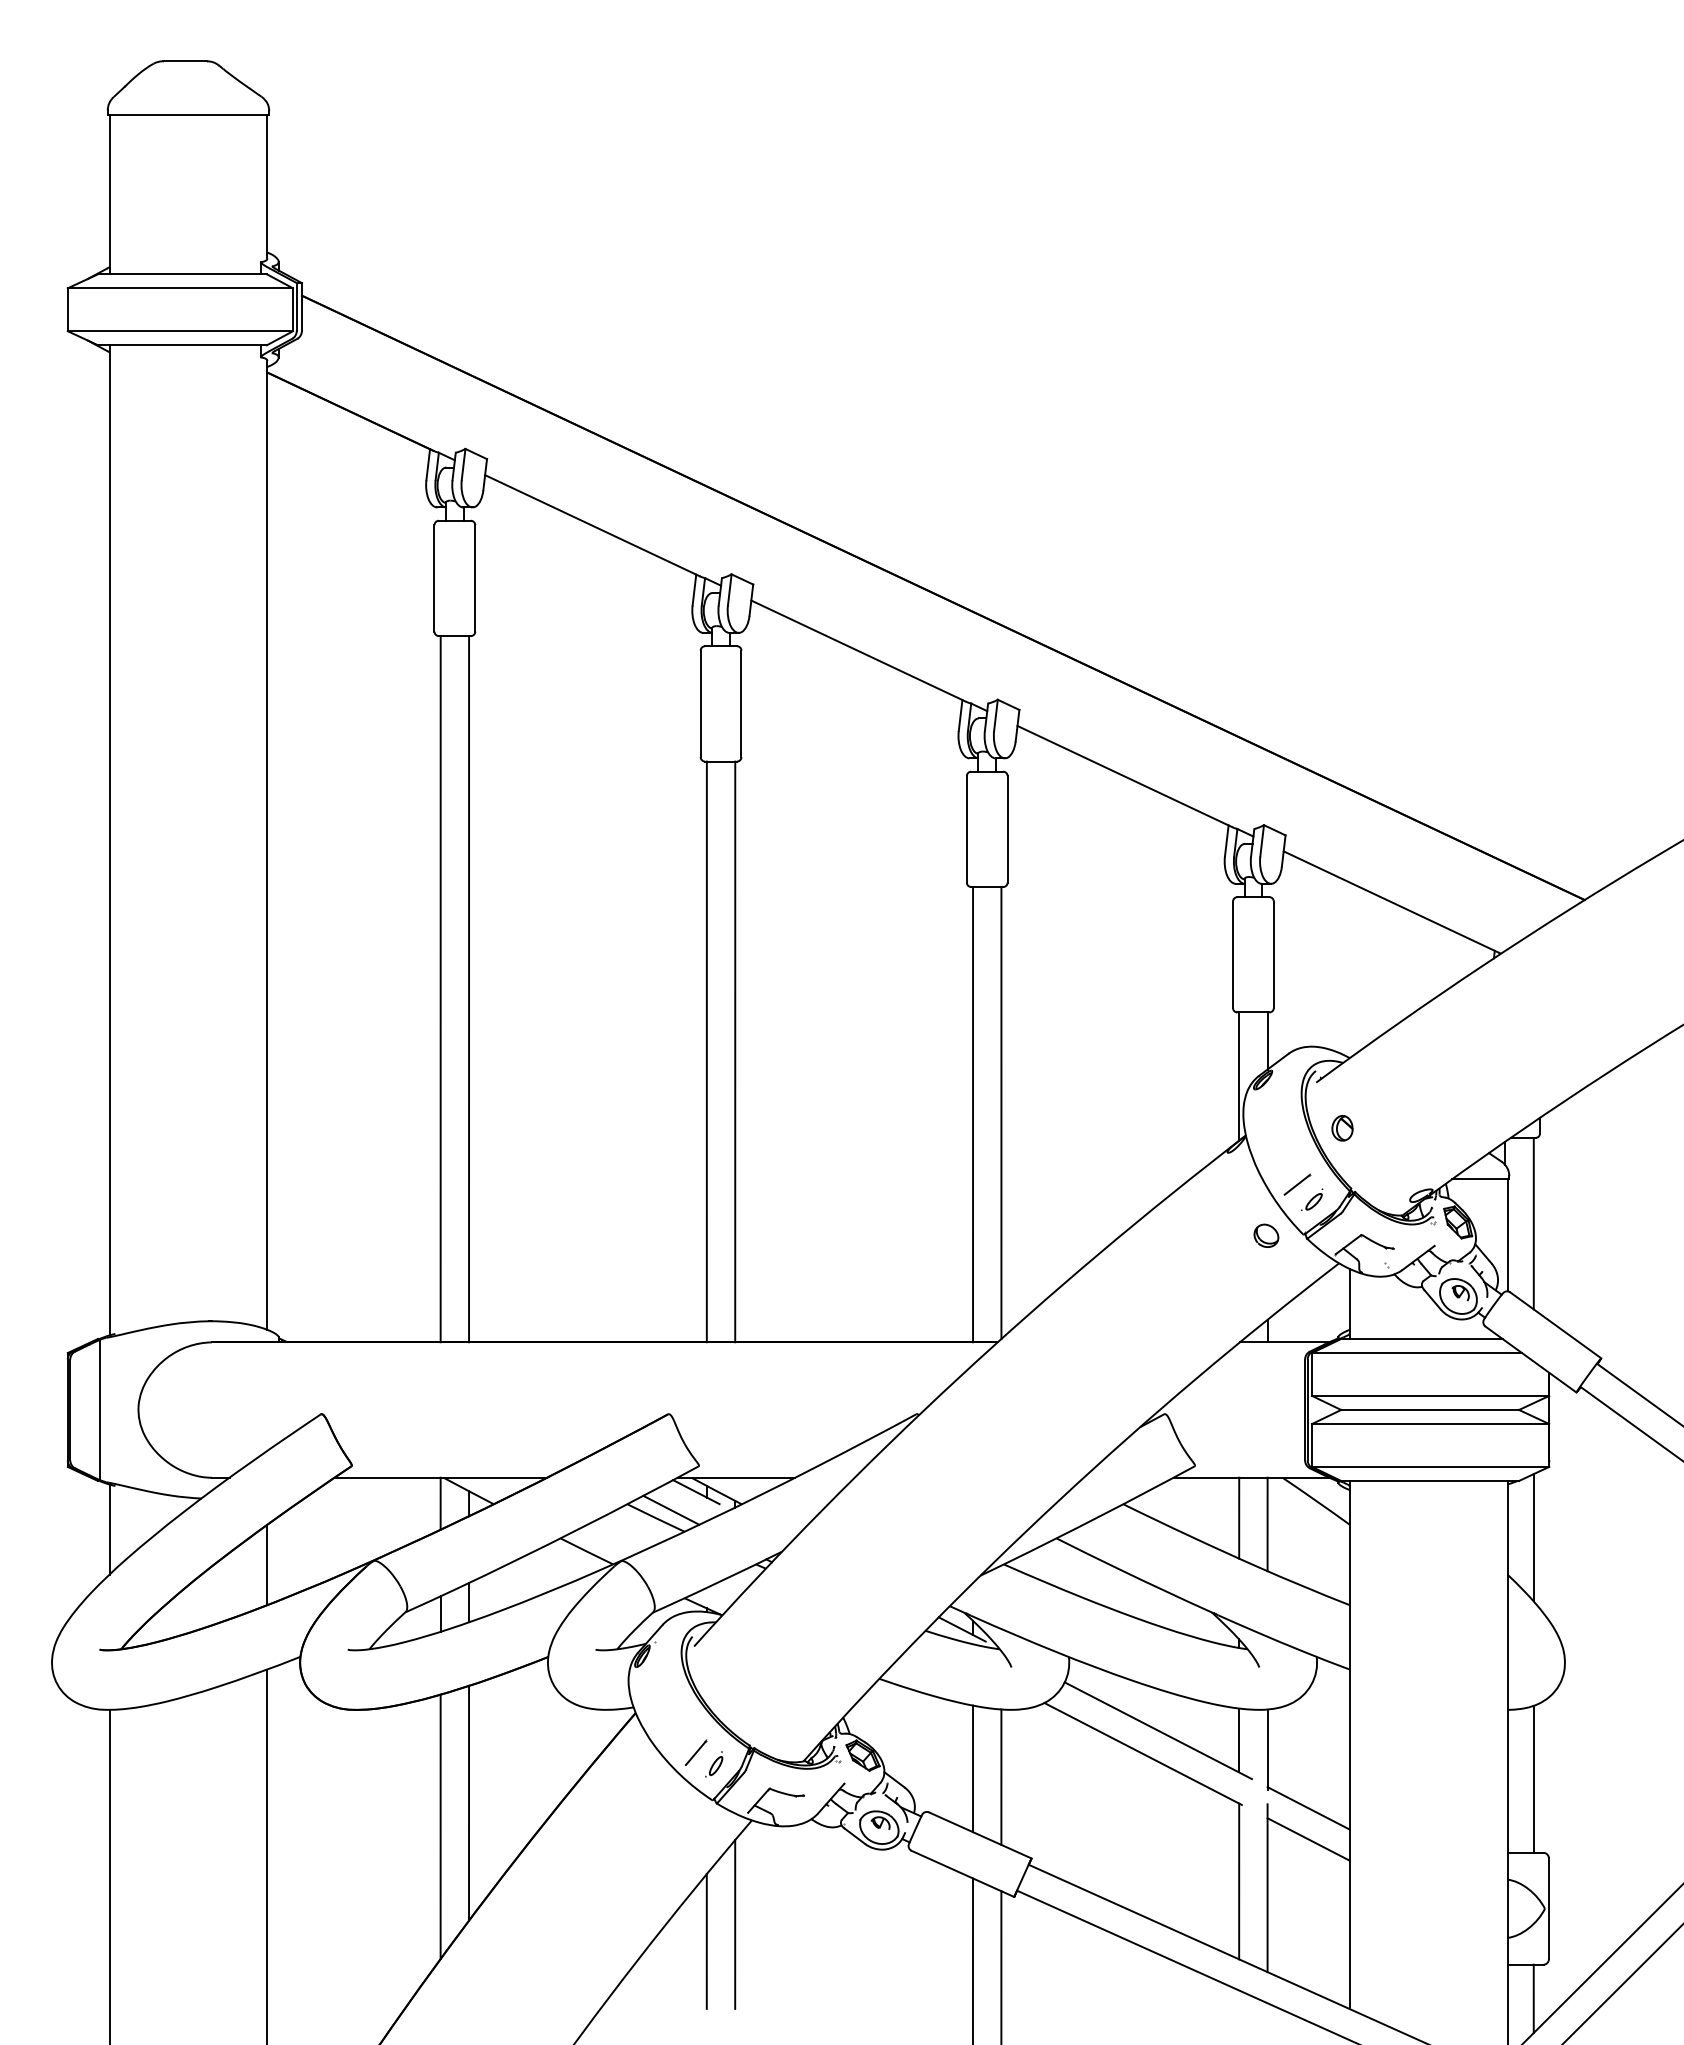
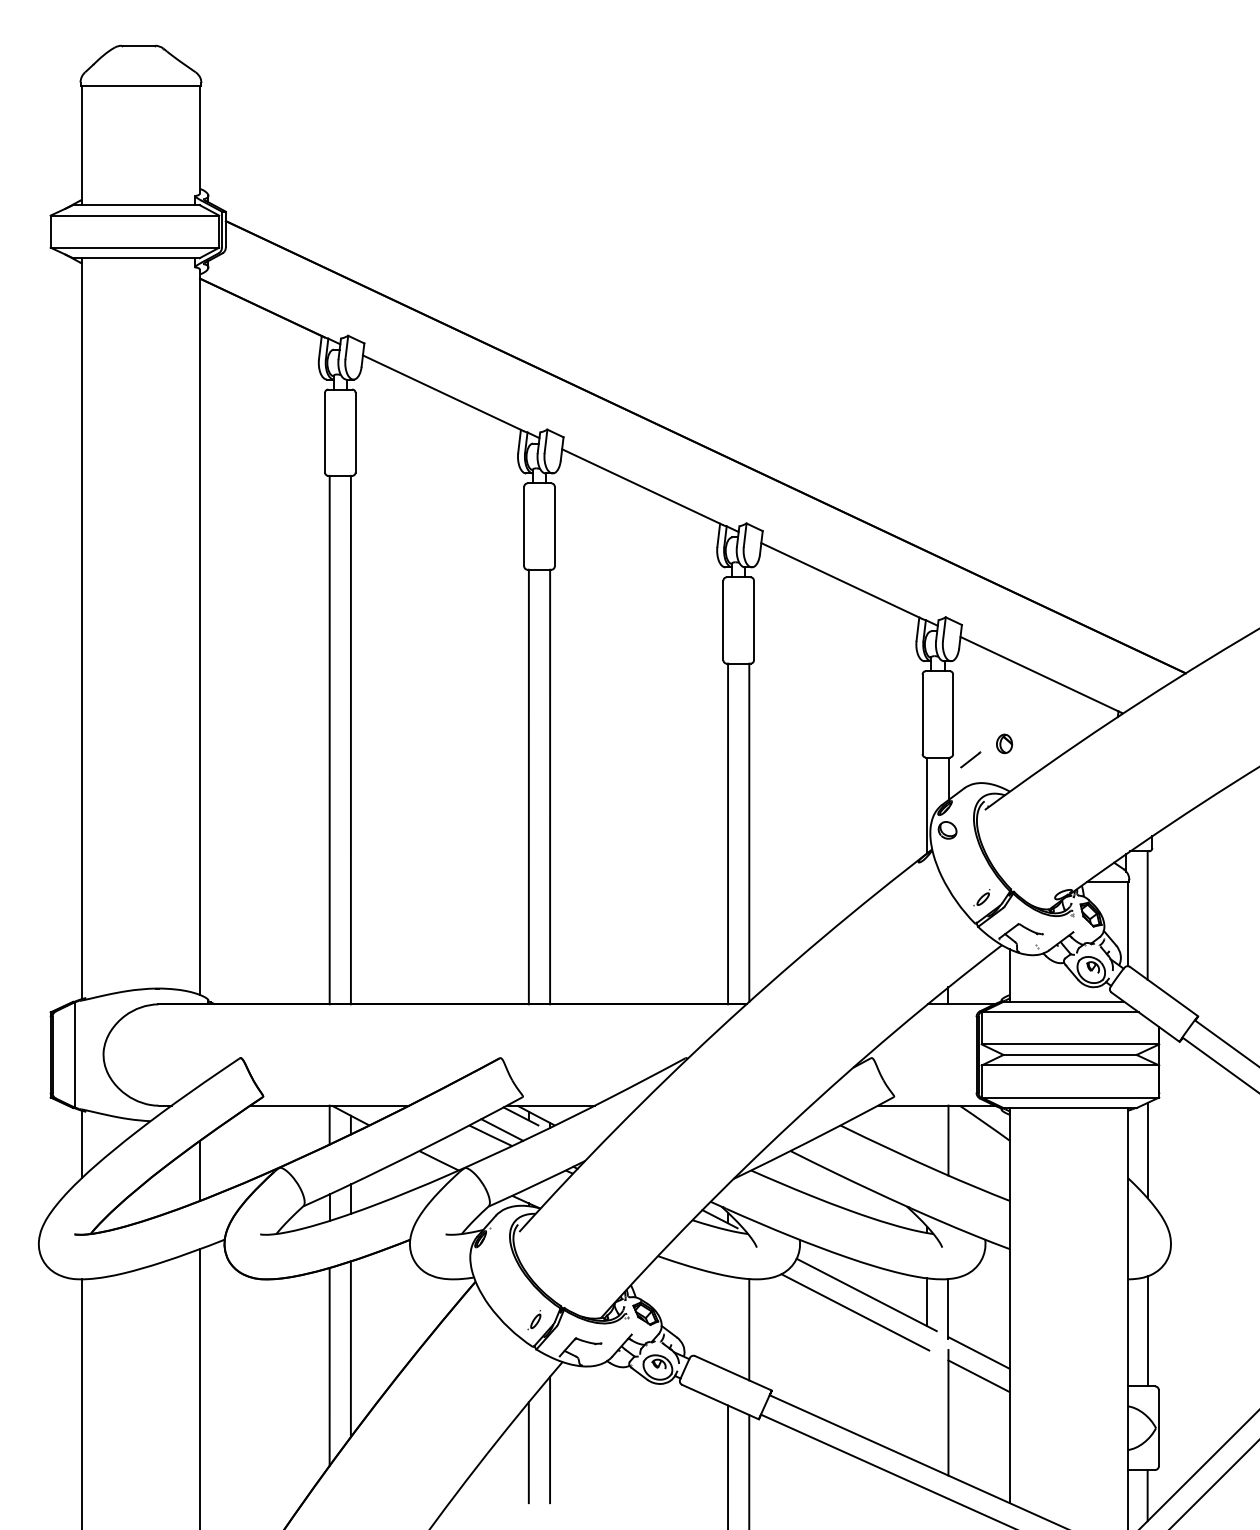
part: (1342, 1128) -> (1004, 744), moved
line: (1297, 1184) -> (970, 759), moved
part: (1266, 1235) -> (947, 830), moved
line: (1239, 1517) -> (927, 1135), removed
line: (696, 1752) -> (521, 1311), removed
line: (973, 1768) -> (728, 1323), removed
line: (1239, 1881) -> (927, 1407), removed

